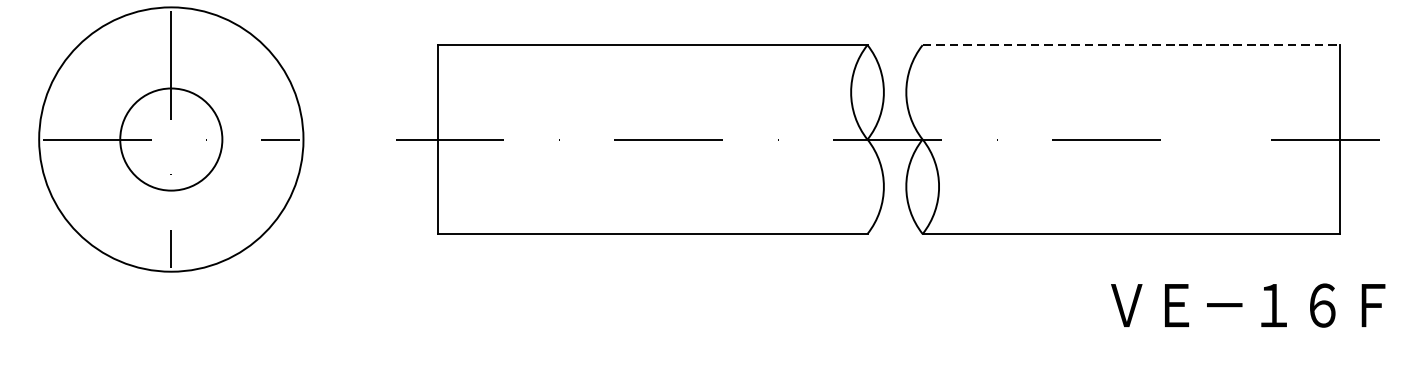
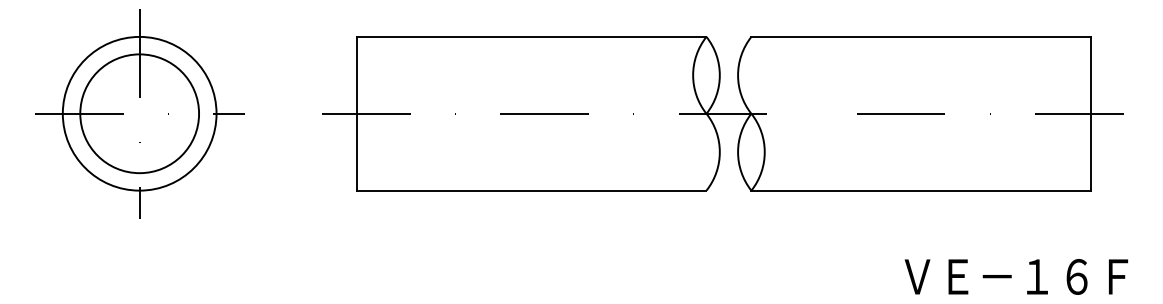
line: (1131, 44) -> (921, 36), dashed -> solid
circle: (171, 139) -> (139, 113), size x0.71
circle: (171, 139) -> (139, 113), size x1.43
text: (1248, 305) -> (1016, 276), moved

